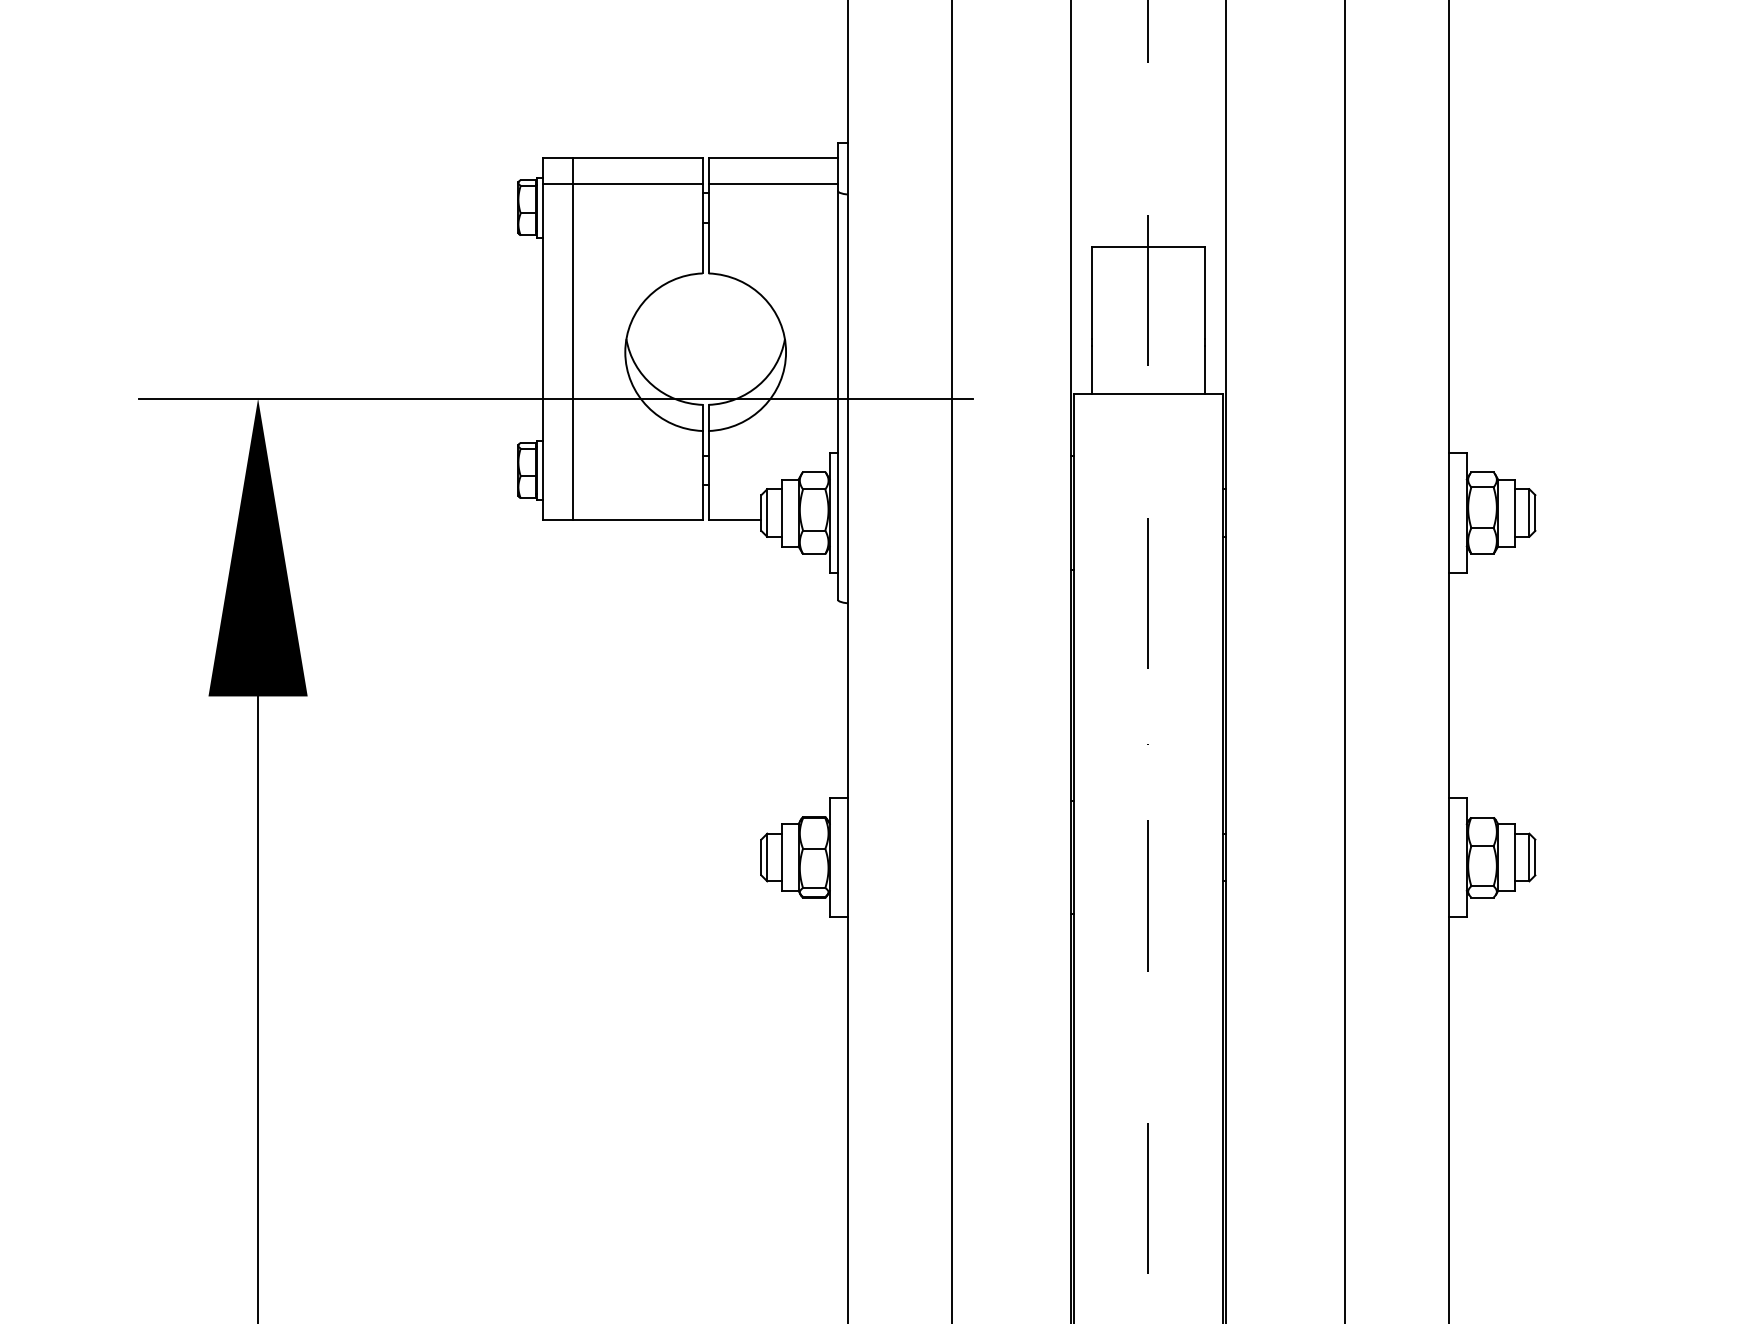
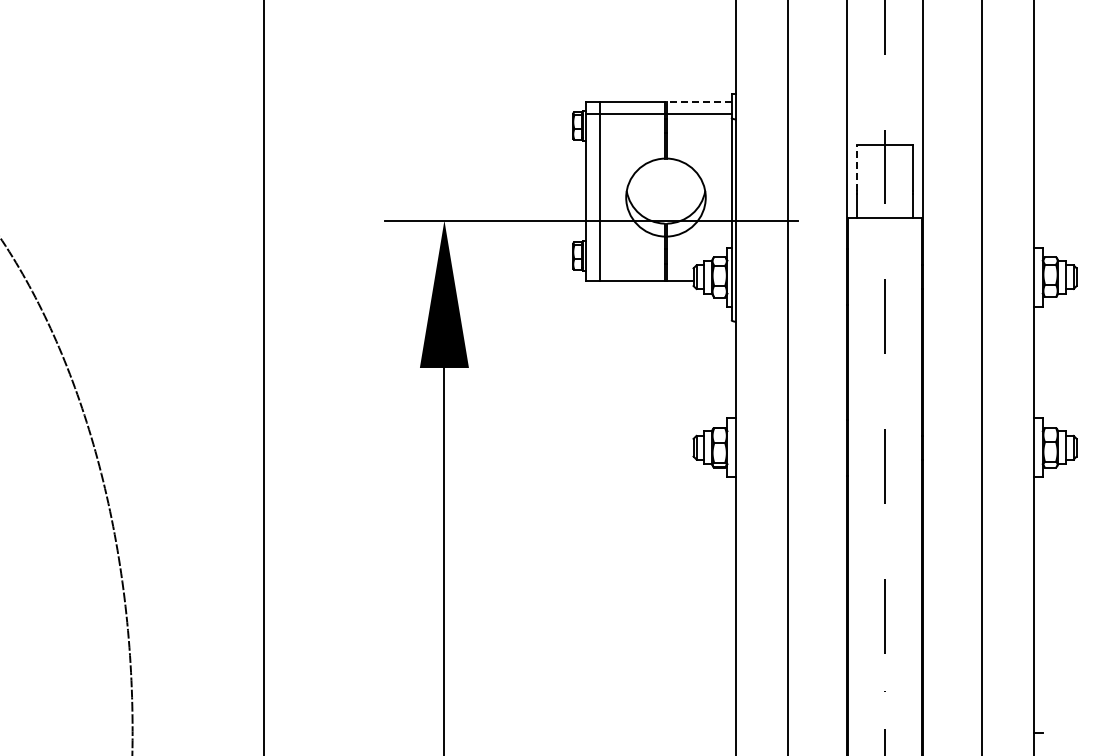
line: (773, 158) -> (699, 101), solid -> dashed
line: (1092, 293) -> (857, 168), solid -> dashed

